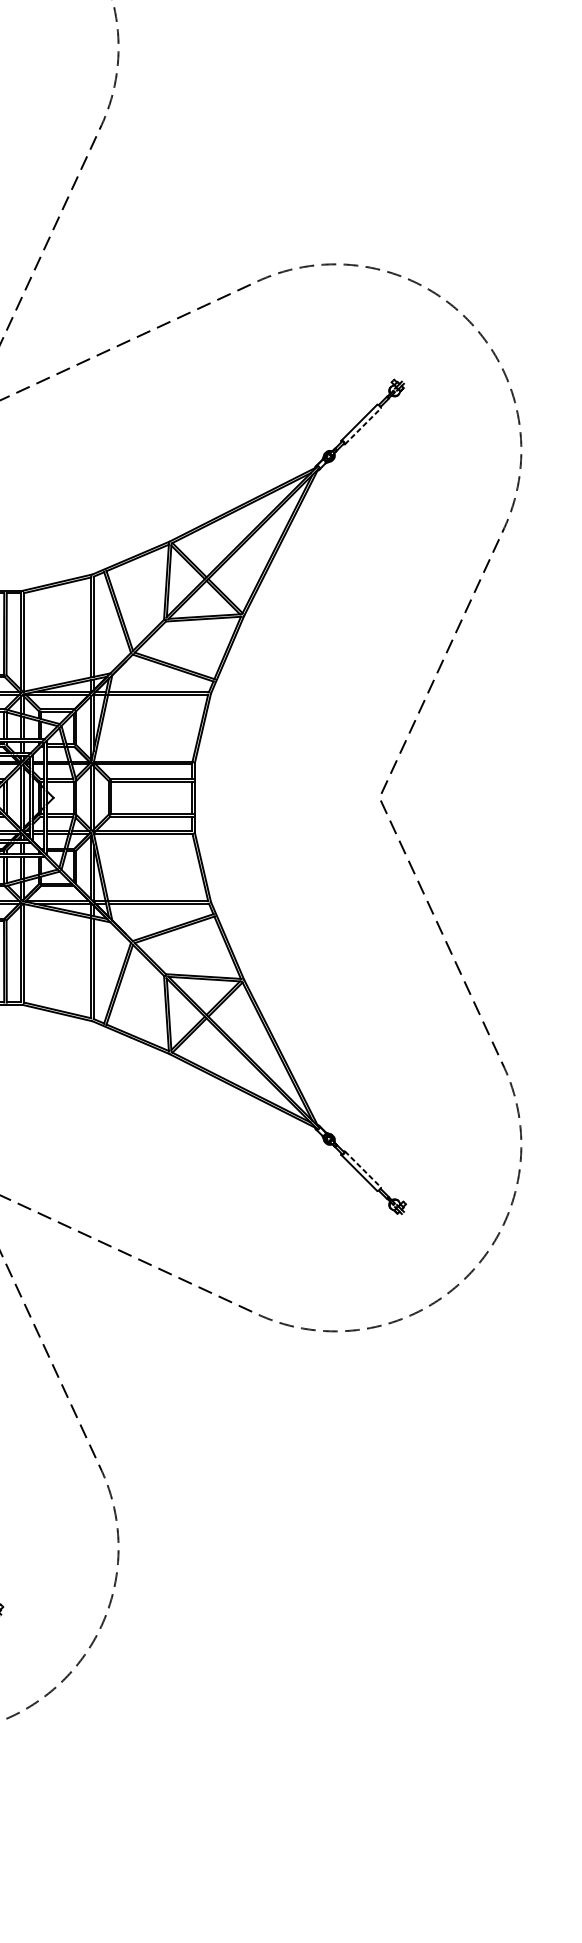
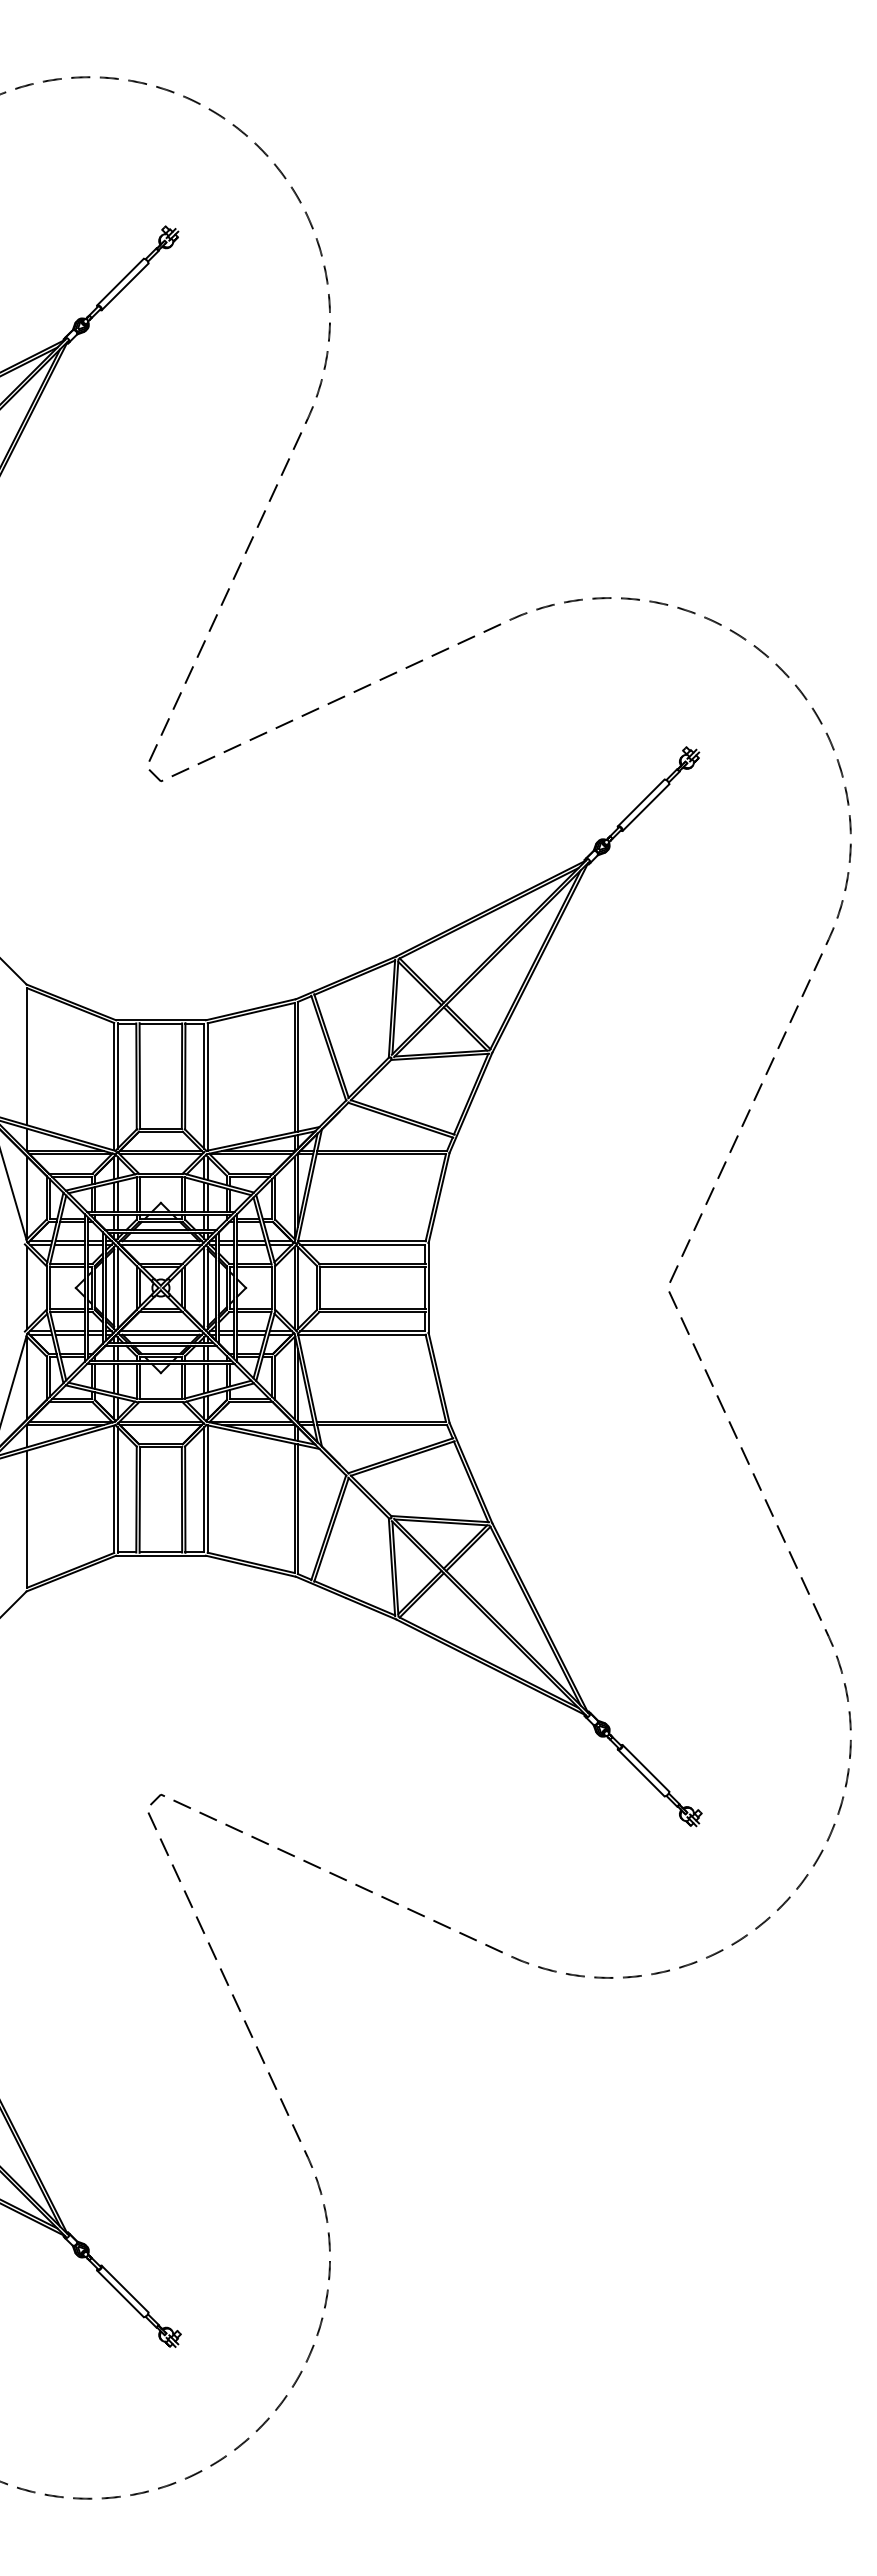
line: (362, 426) -> (645, 807), dashed -> solid
line: (362, 1169) -> (645, 1768), dashed -> solid

